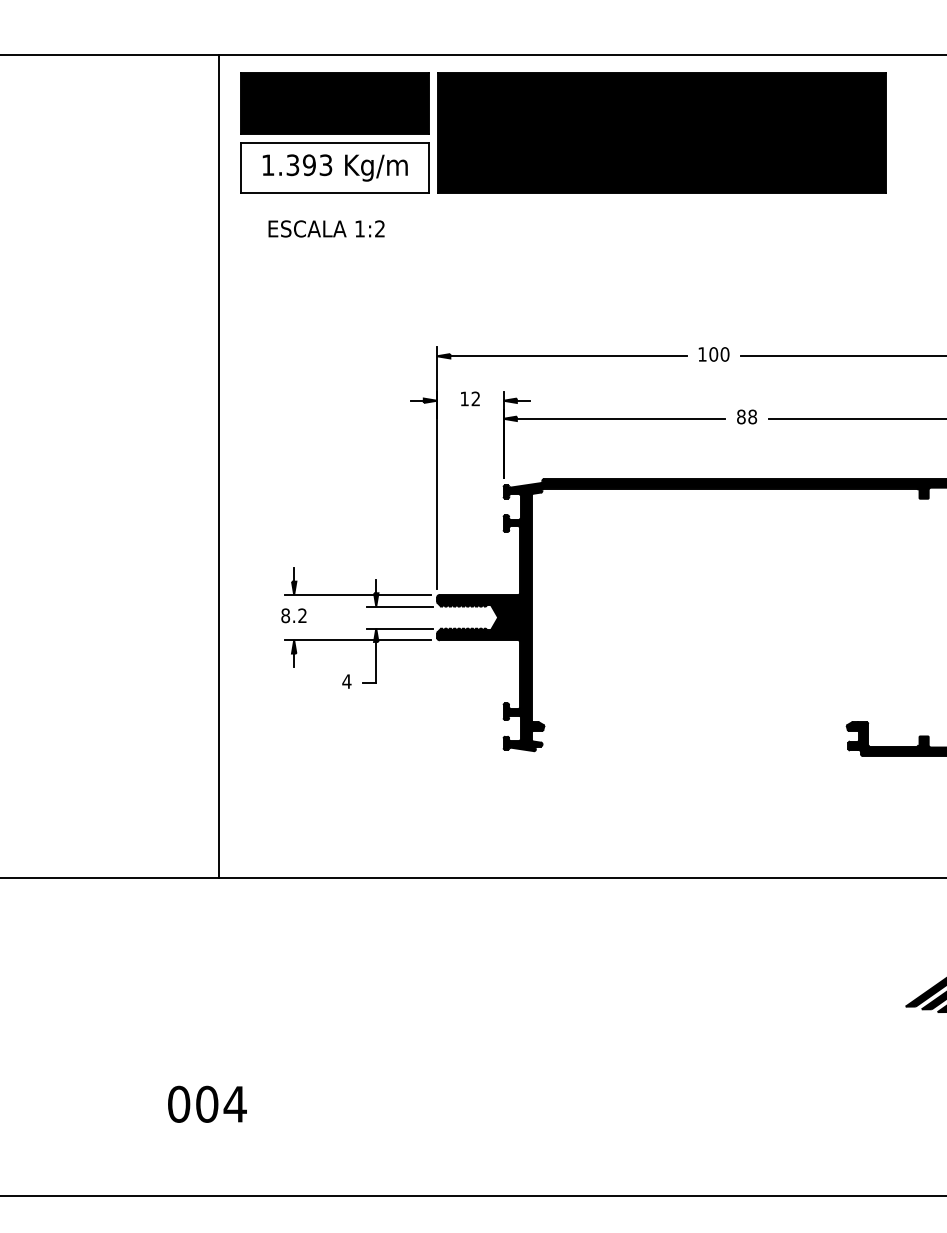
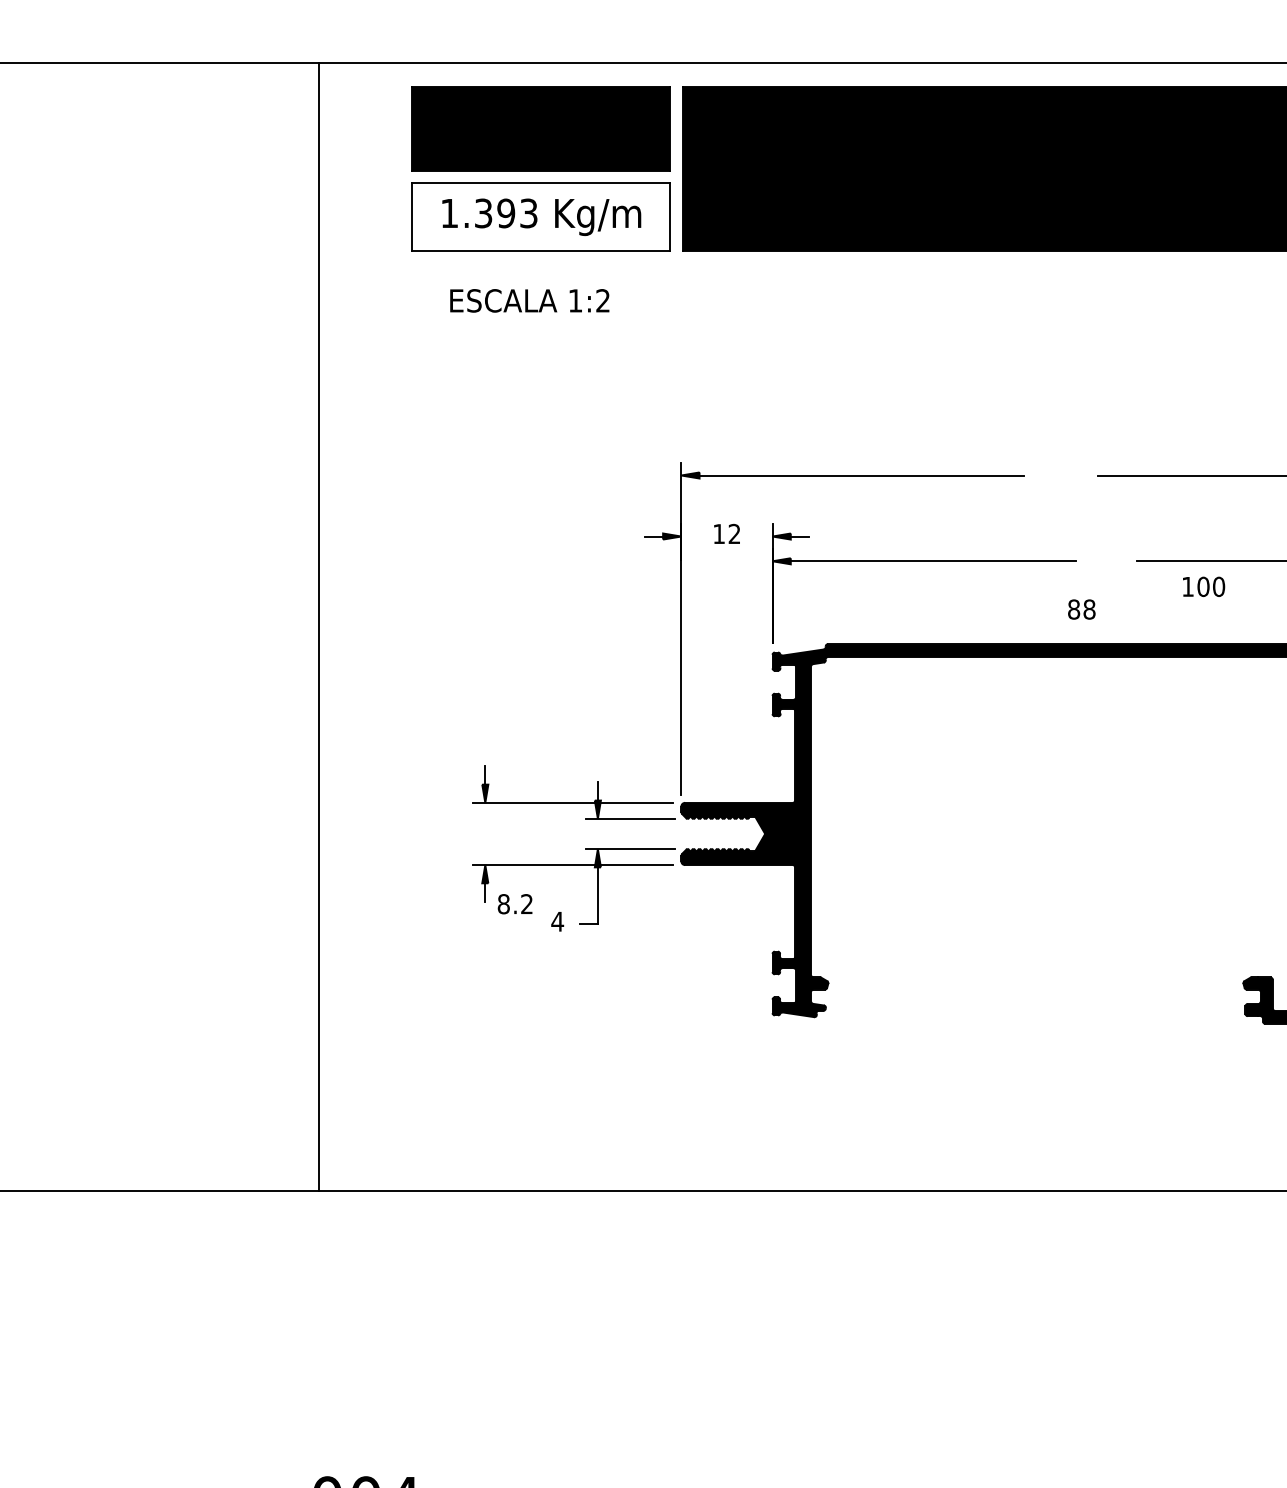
text: (713, 354) -> (1203, 586), moved
text: (747, 416) -> (1082, 608), moved
line: (218, 466) -> (318, 626), moved
text: (293, 615) -> (514, 903), moved

